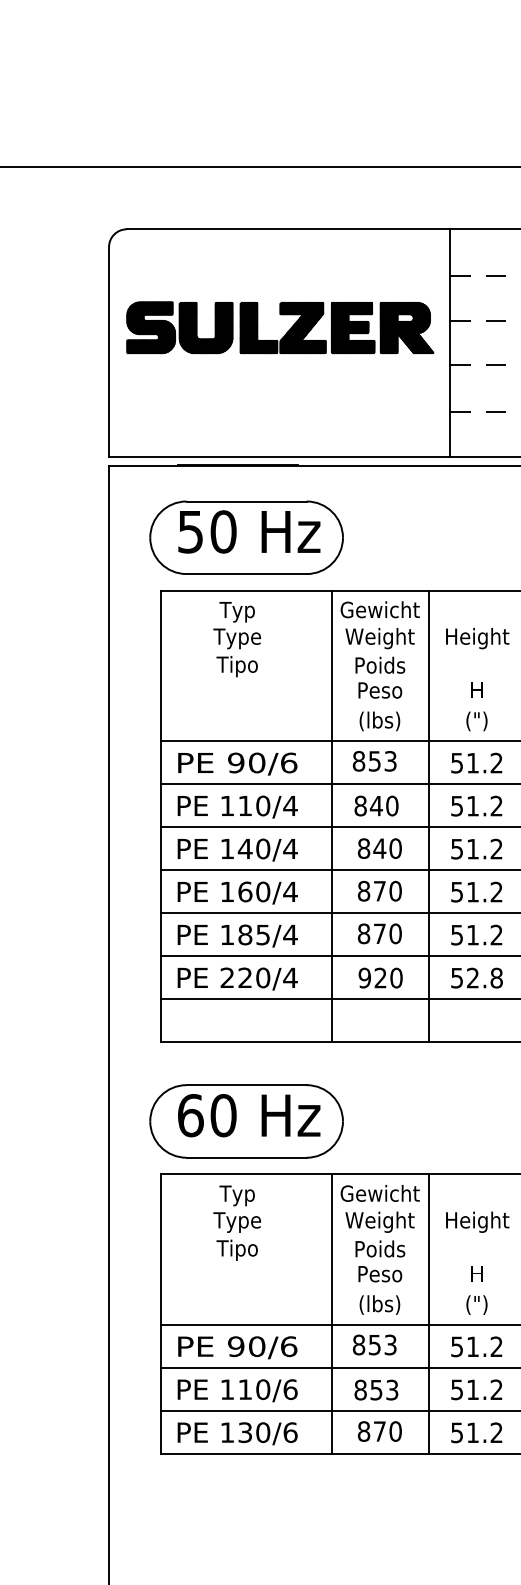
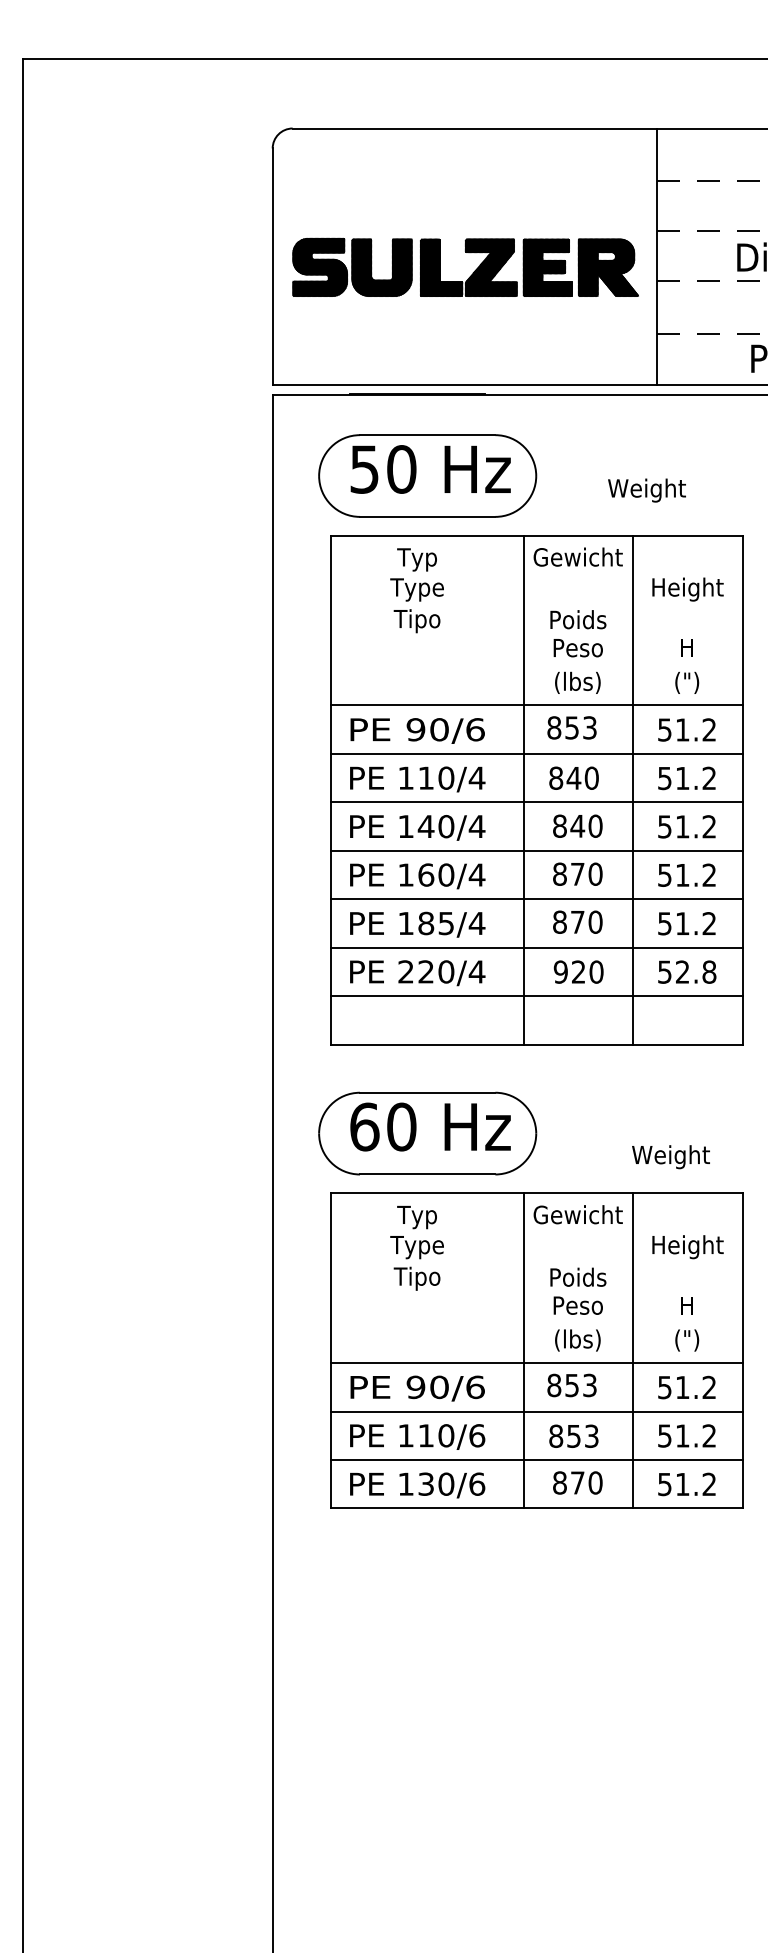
part: (287, 331) -> (473, 271), moved
text: (379, 638) -> (646, 490), moved
text: (379, 1222) -> (670, 1157), moved

